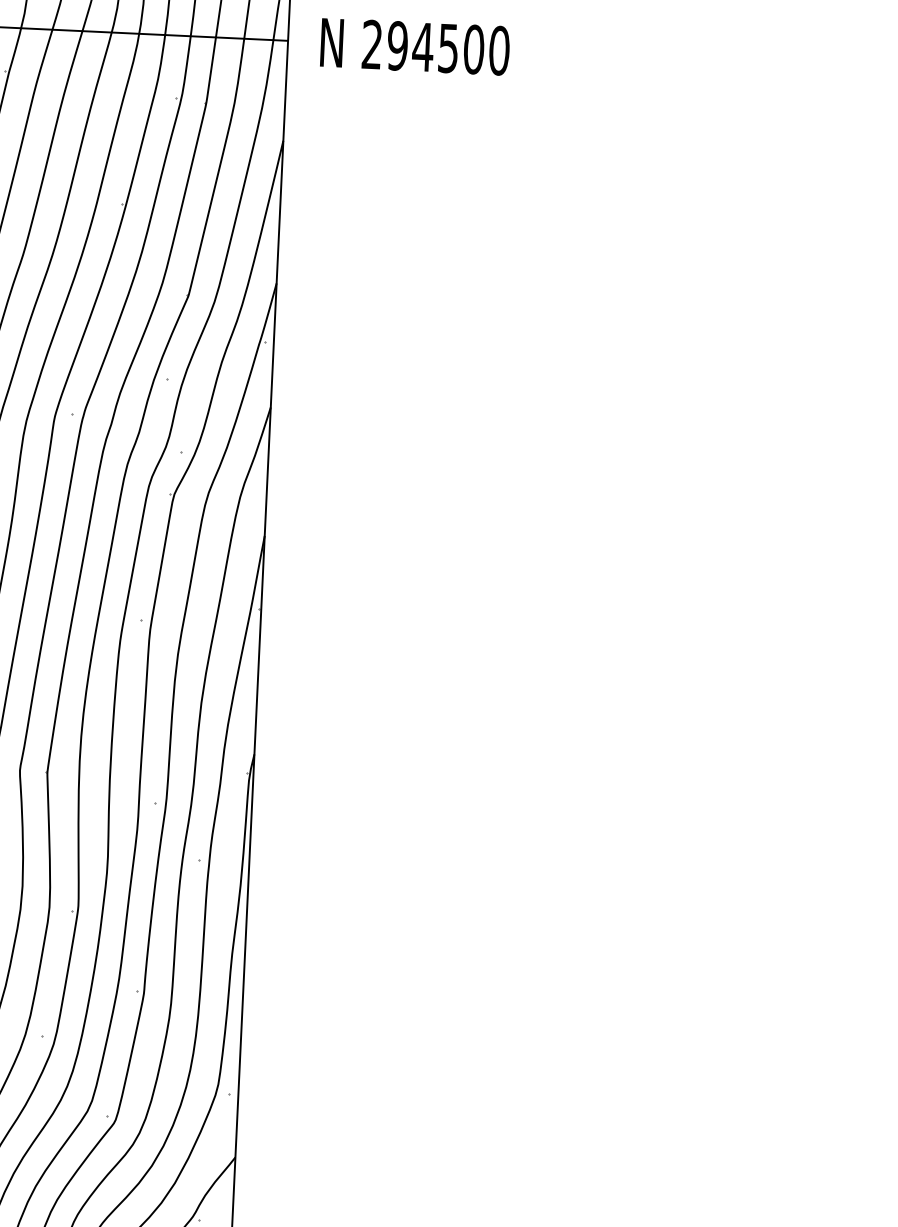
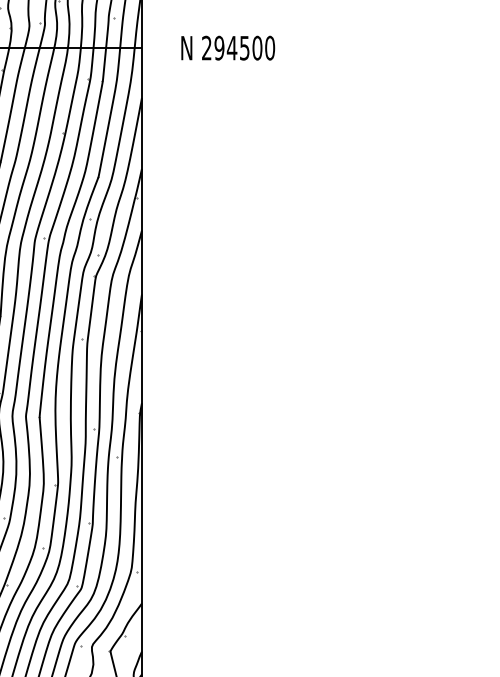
text: (415, 45) -> (228, 47), moved

